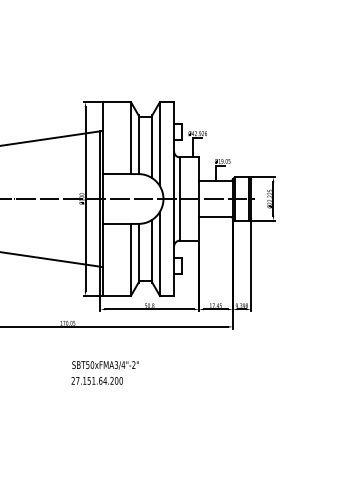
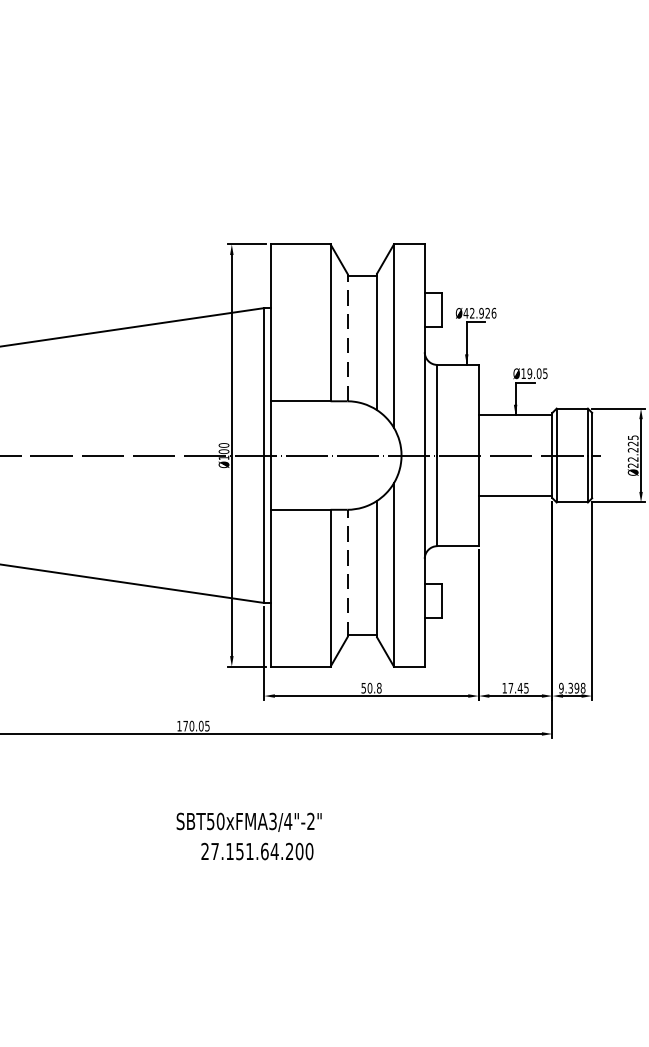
line: (138, 144) -> (347, 336), solid -> dashed
line: (138, 252) -> (347, 571), solid -> dashed
text: (105, 365) -> (249, 822), moved

